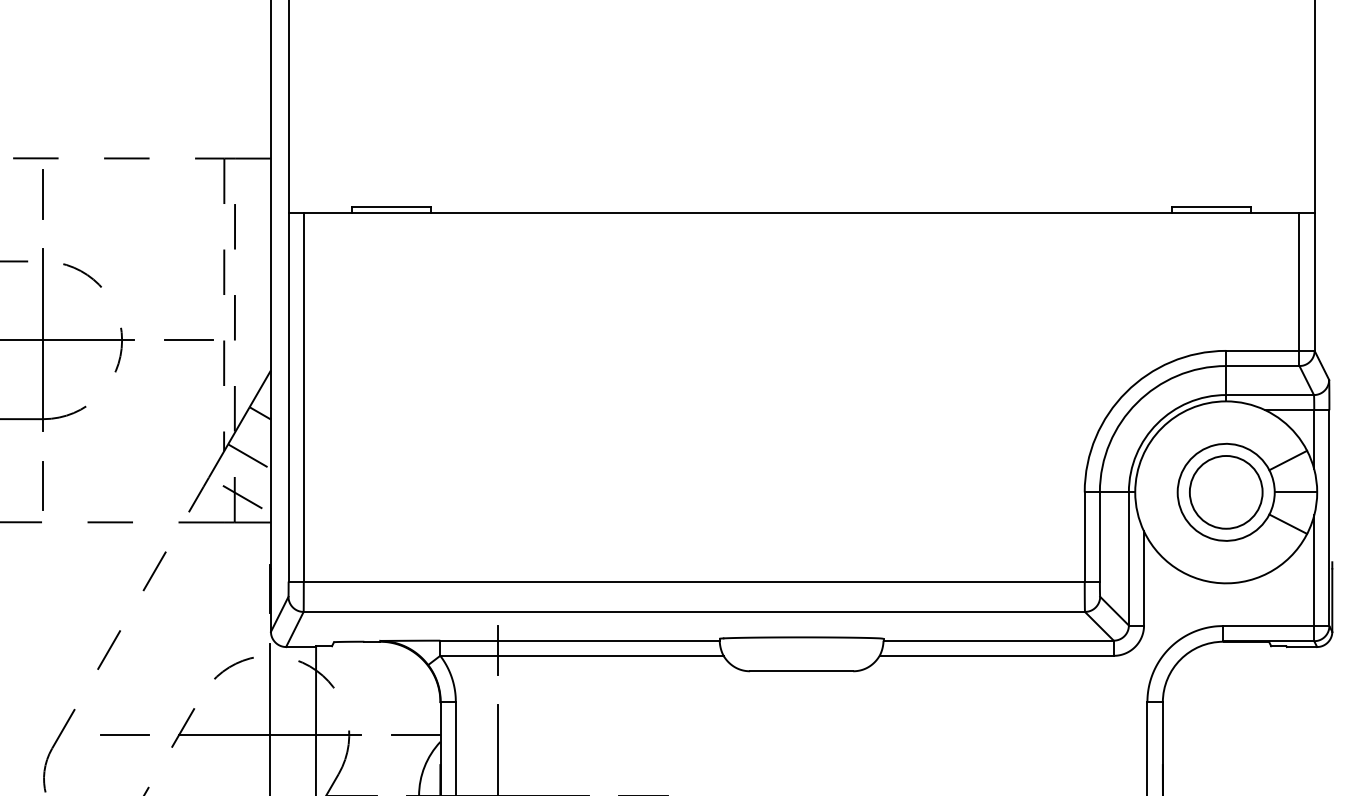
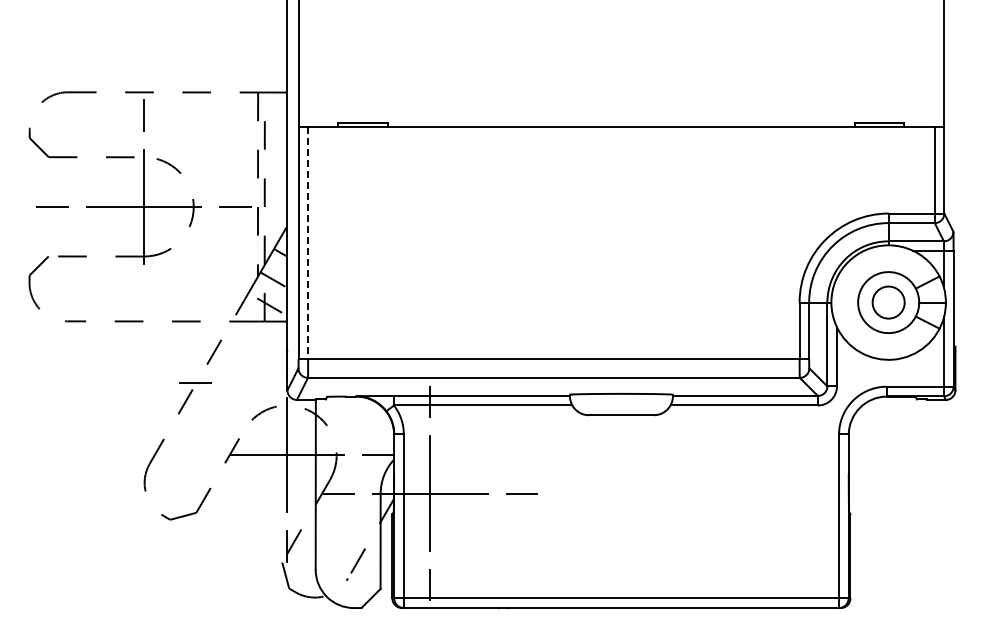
line: (304, 396) -> (308, 242), solid -> dashed
line: (43, 485) -> (144, 298), removed
circle: (1225, 492) -> (888, 302), size x0.7
line: (124, 733) -> (195, 382), moved

